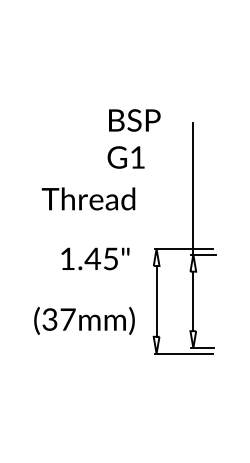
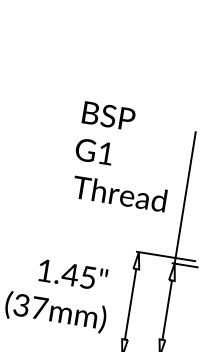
text: (133, 138) -> (104, 133), moved
text: (88, 198) -> (119, 193), moved
text: (95, 258) -> (73, 274), moved

